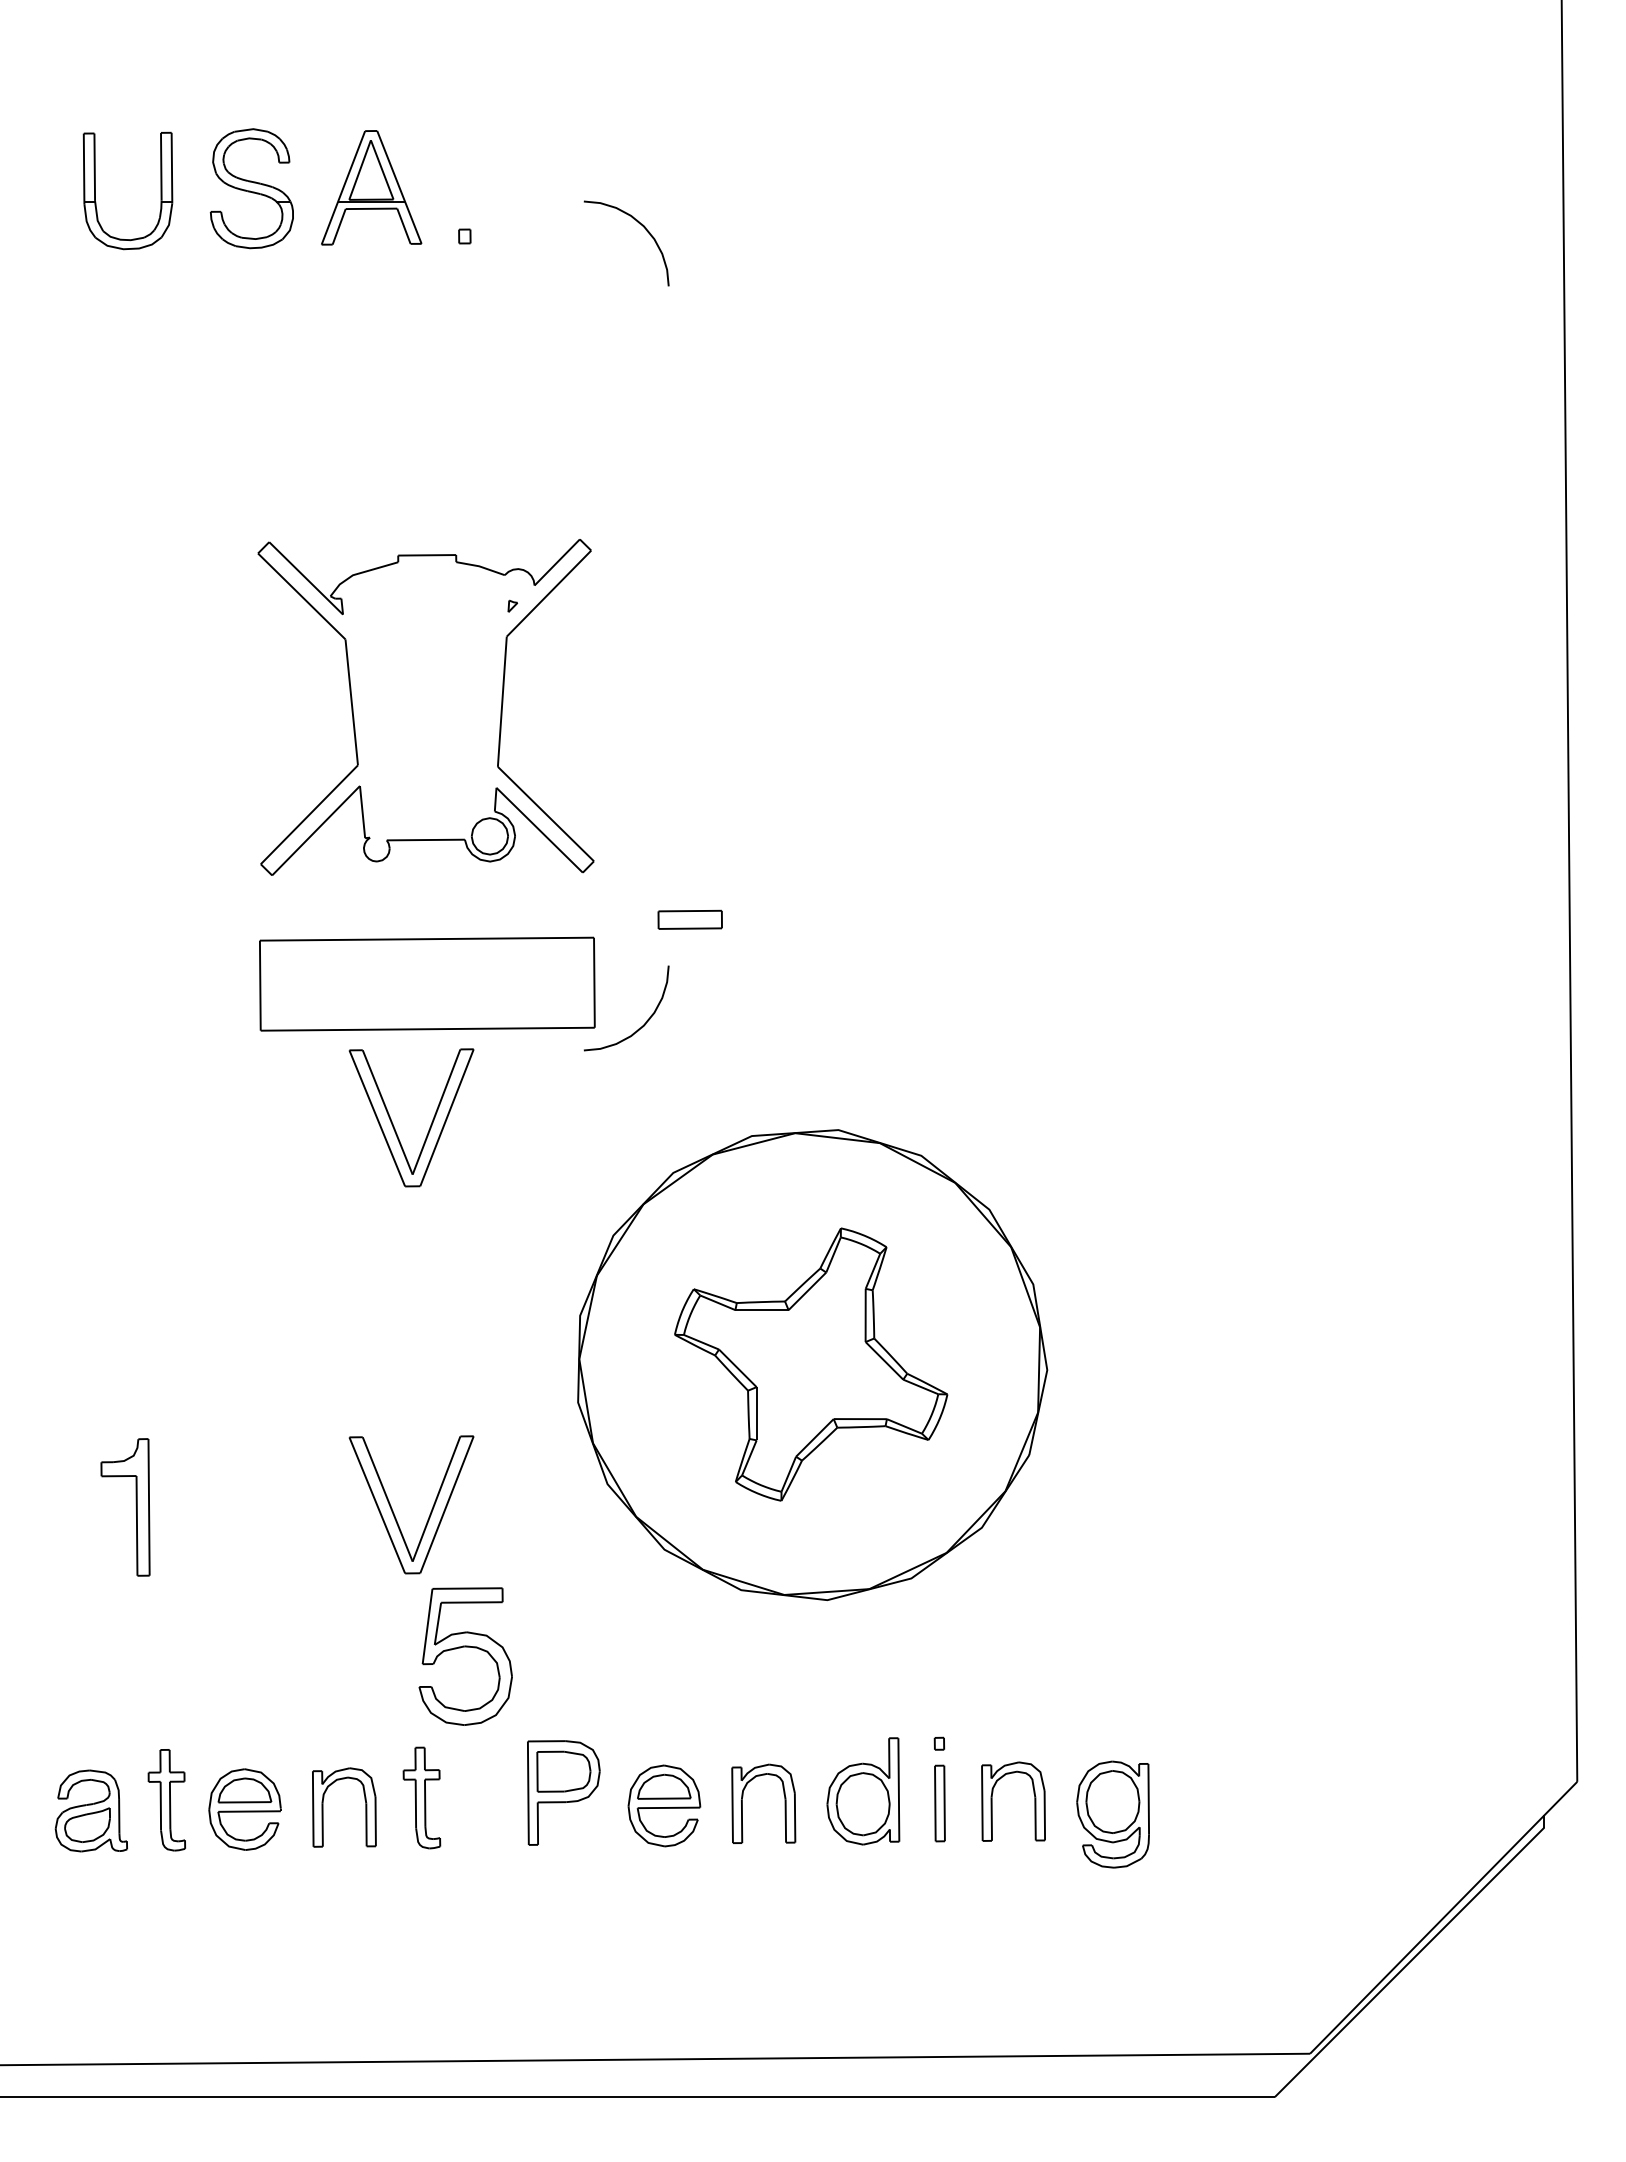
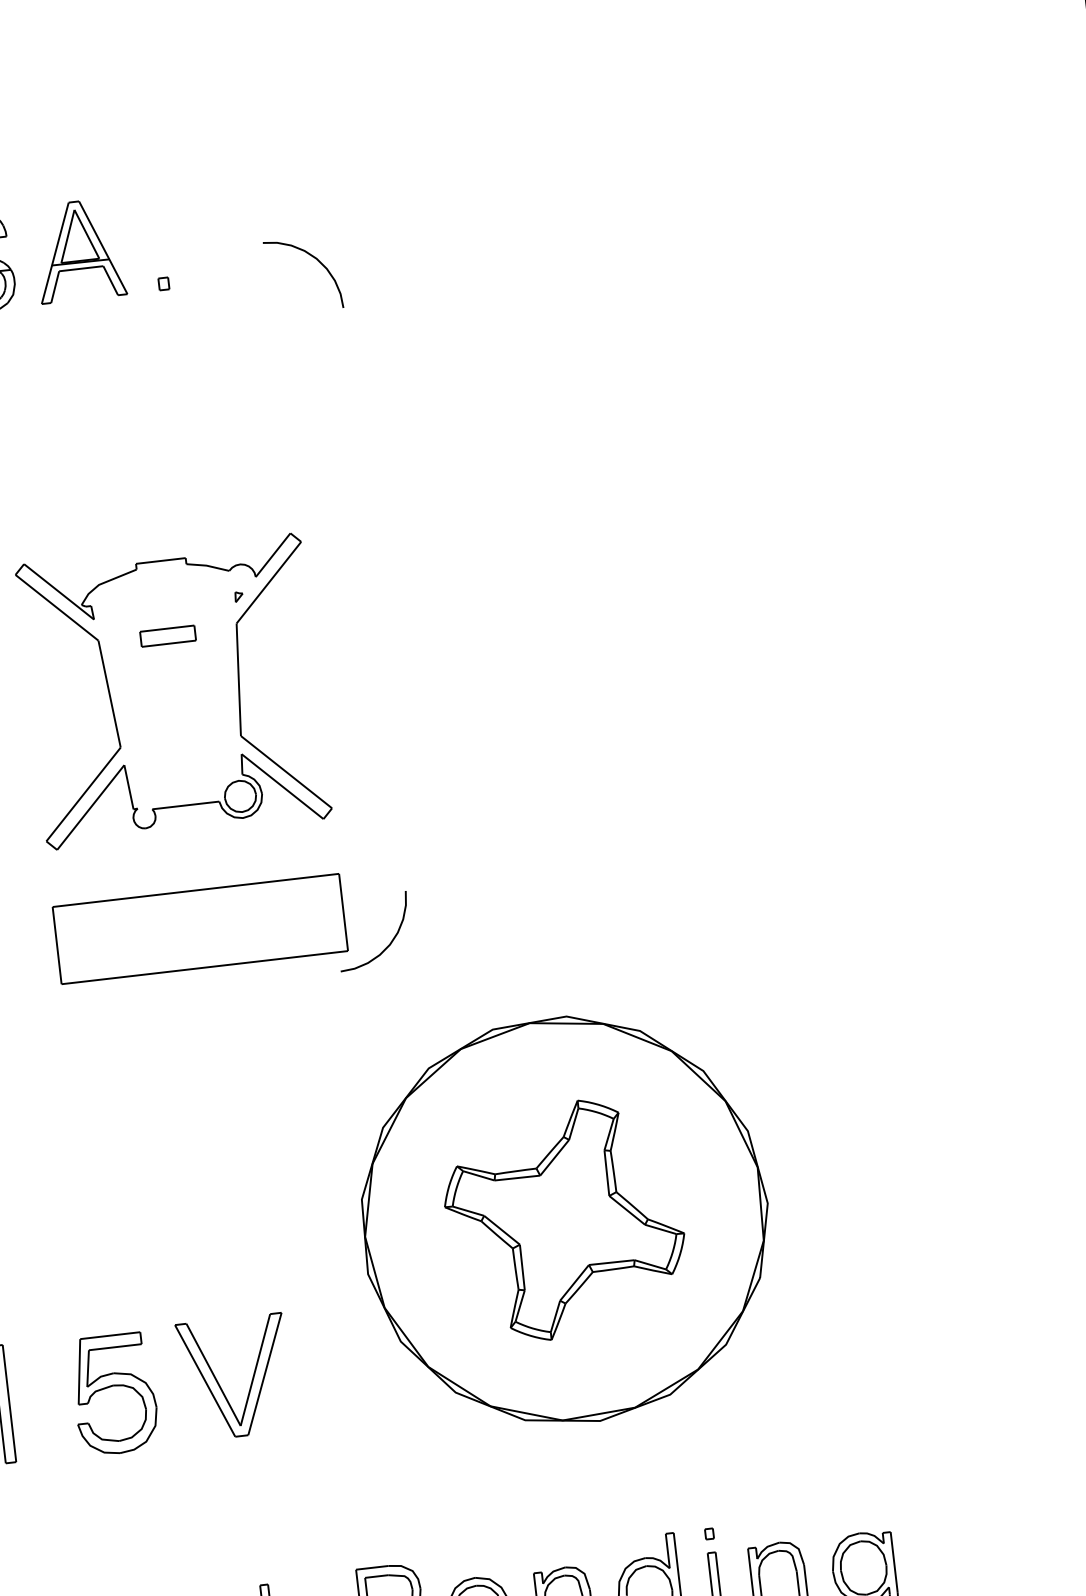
part: (689, 919) -> (167, 635), moved
part: (393, 1123) -> (184, 1051), removed
part: (465, 1647) -> (113, 1386), moved

